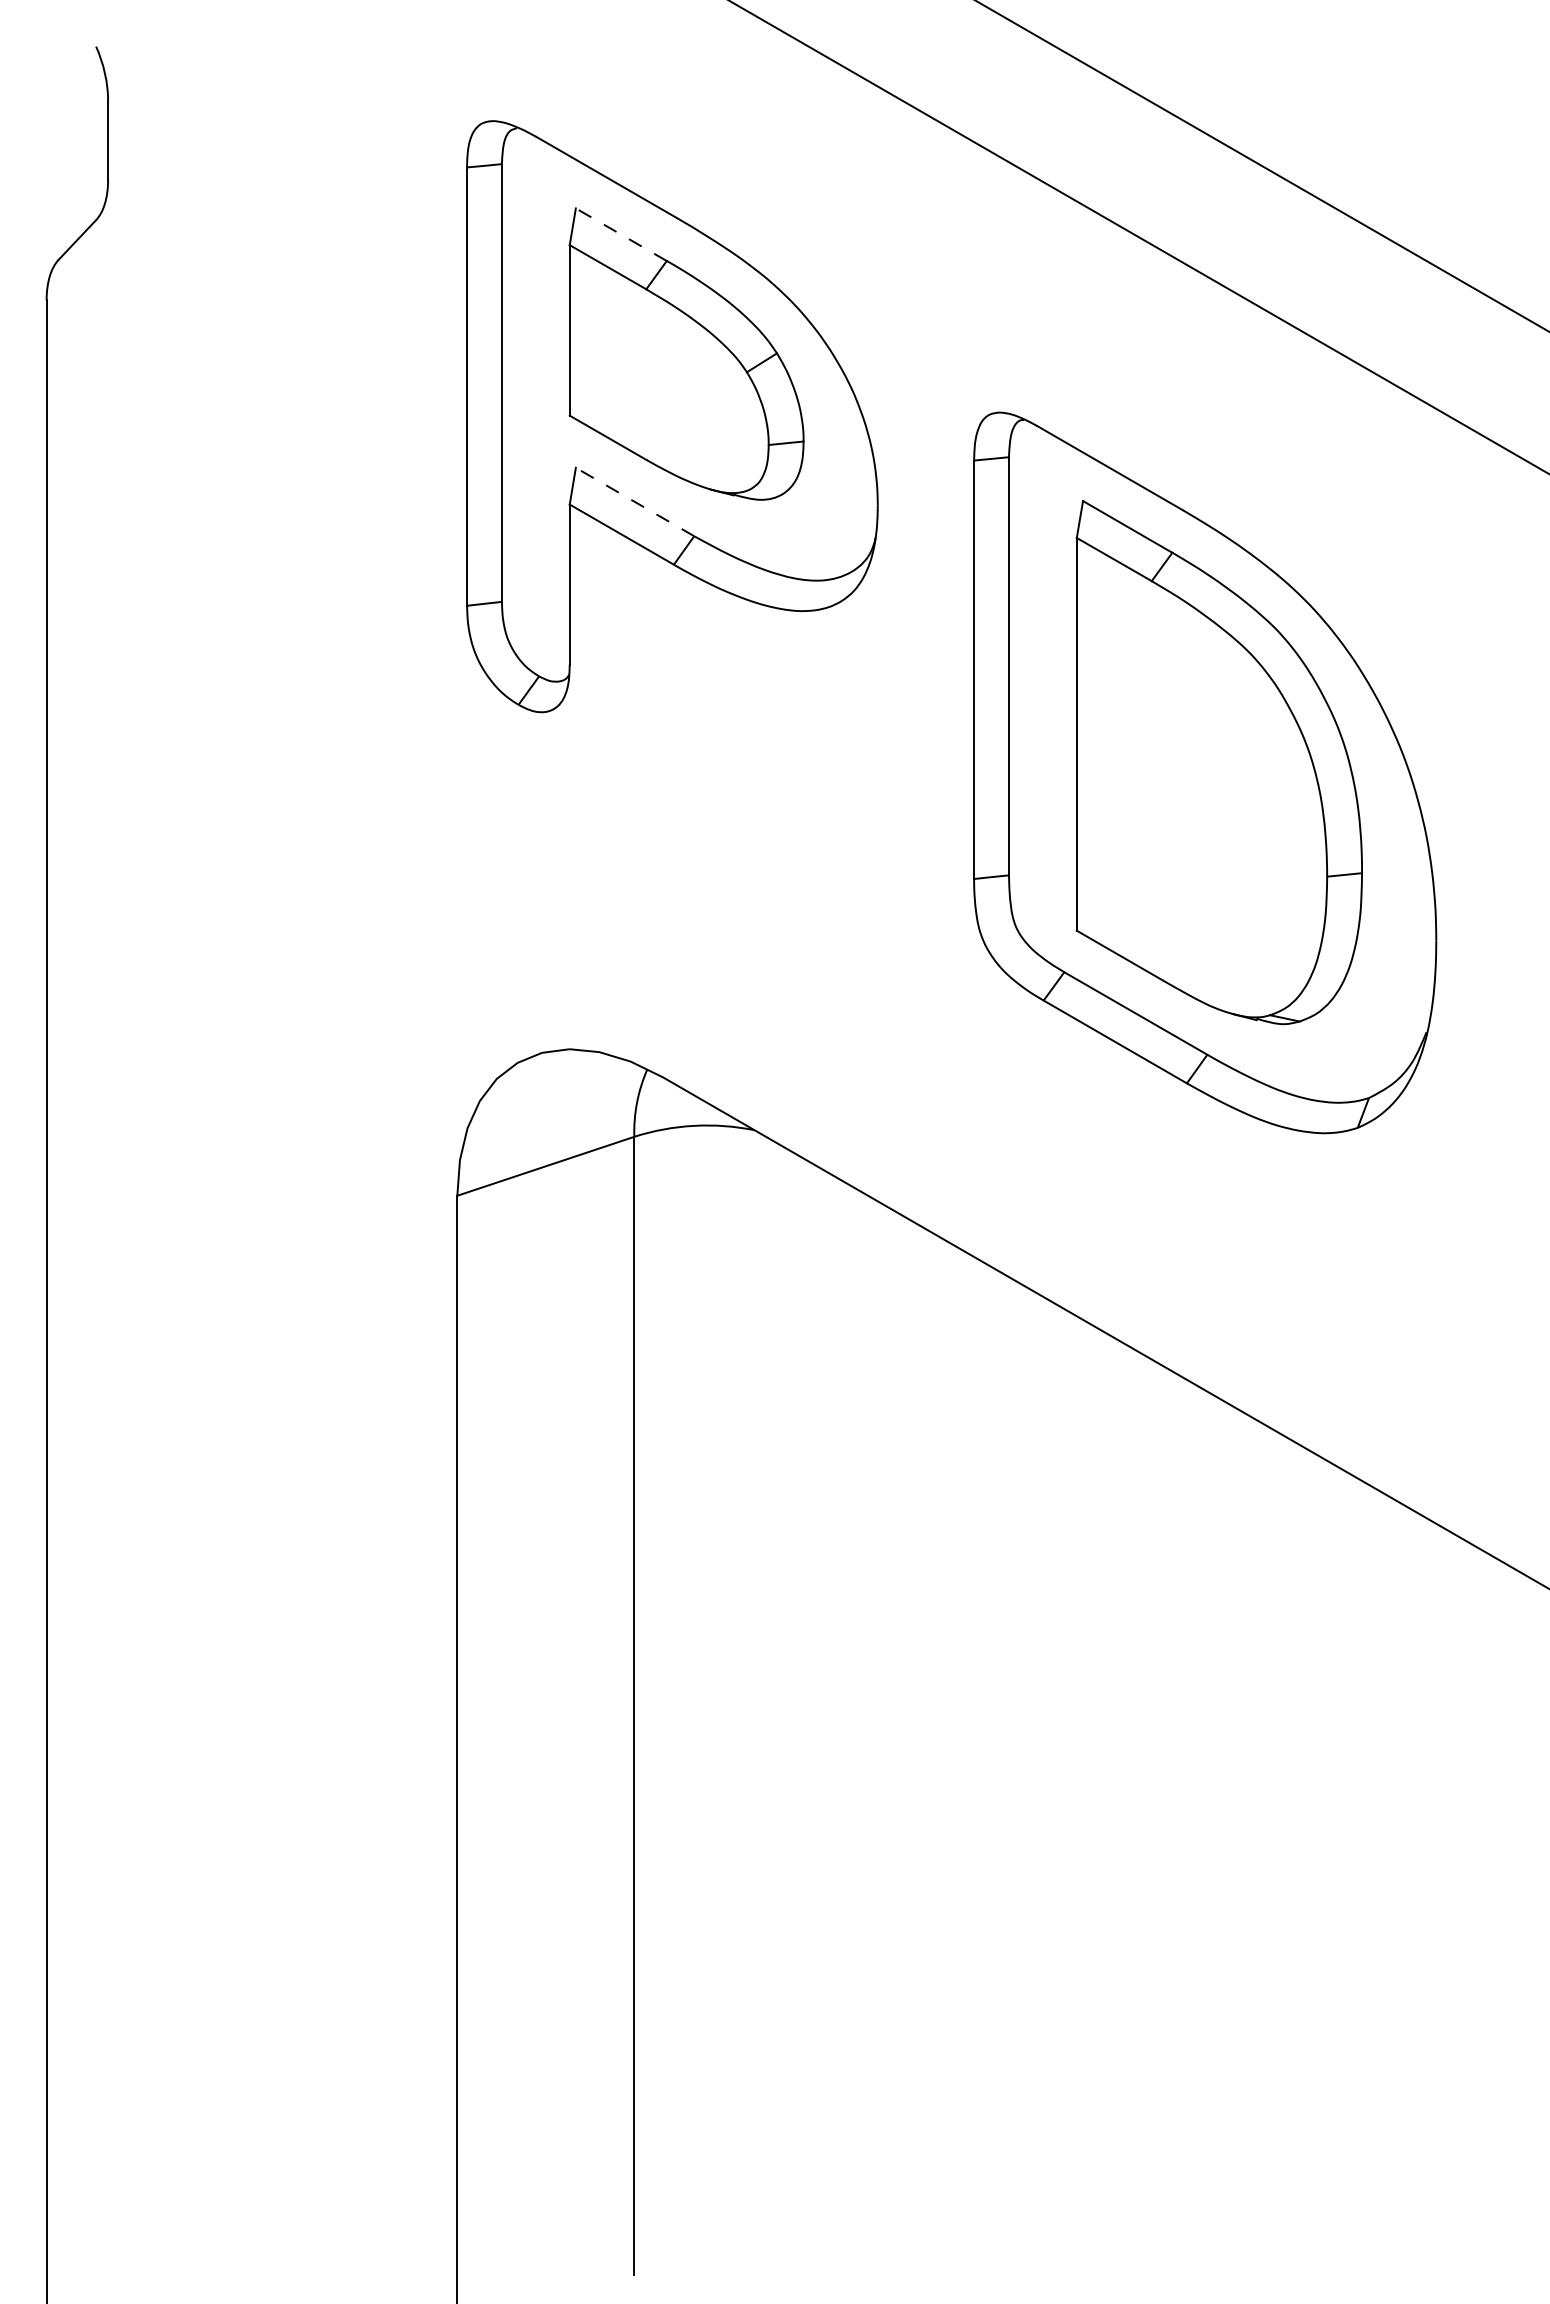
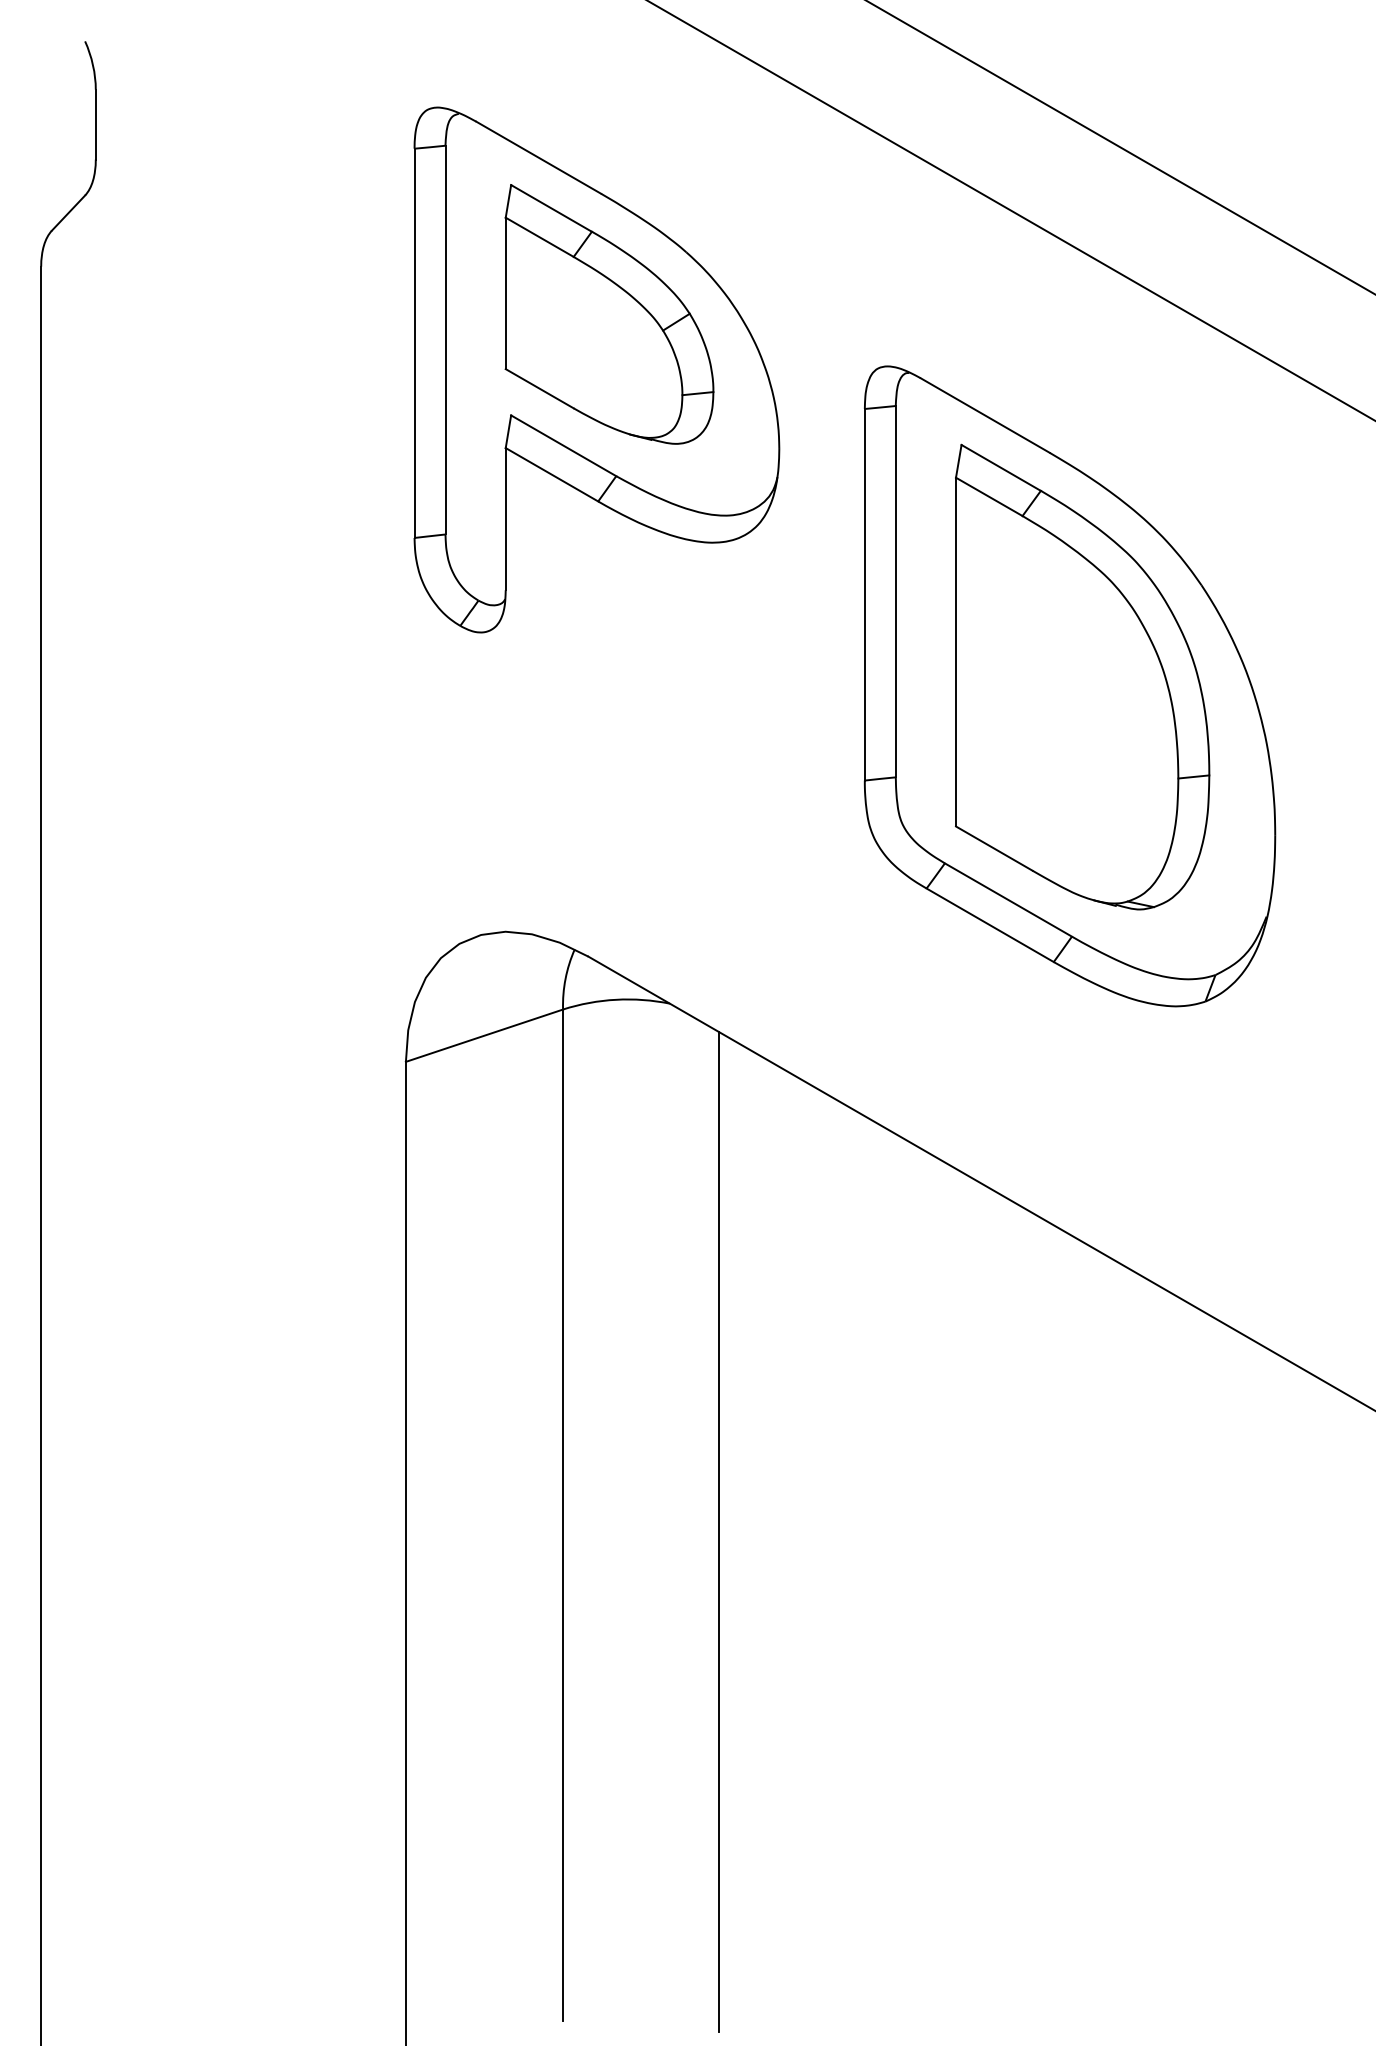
line: (621, 234) -> (551, 208), dashed -> solid
line: (634, 501) -> (563, 445), dashed -> solid
line: (809, 1724) -> (718, 1531), added

